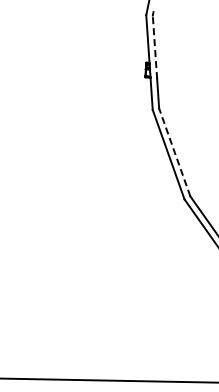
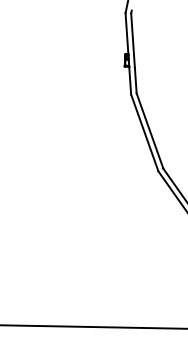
line: (154, 47) -> (132, 40), dashed -> solid
line: (174, 152) -> (149, 131), dashed -> solid

